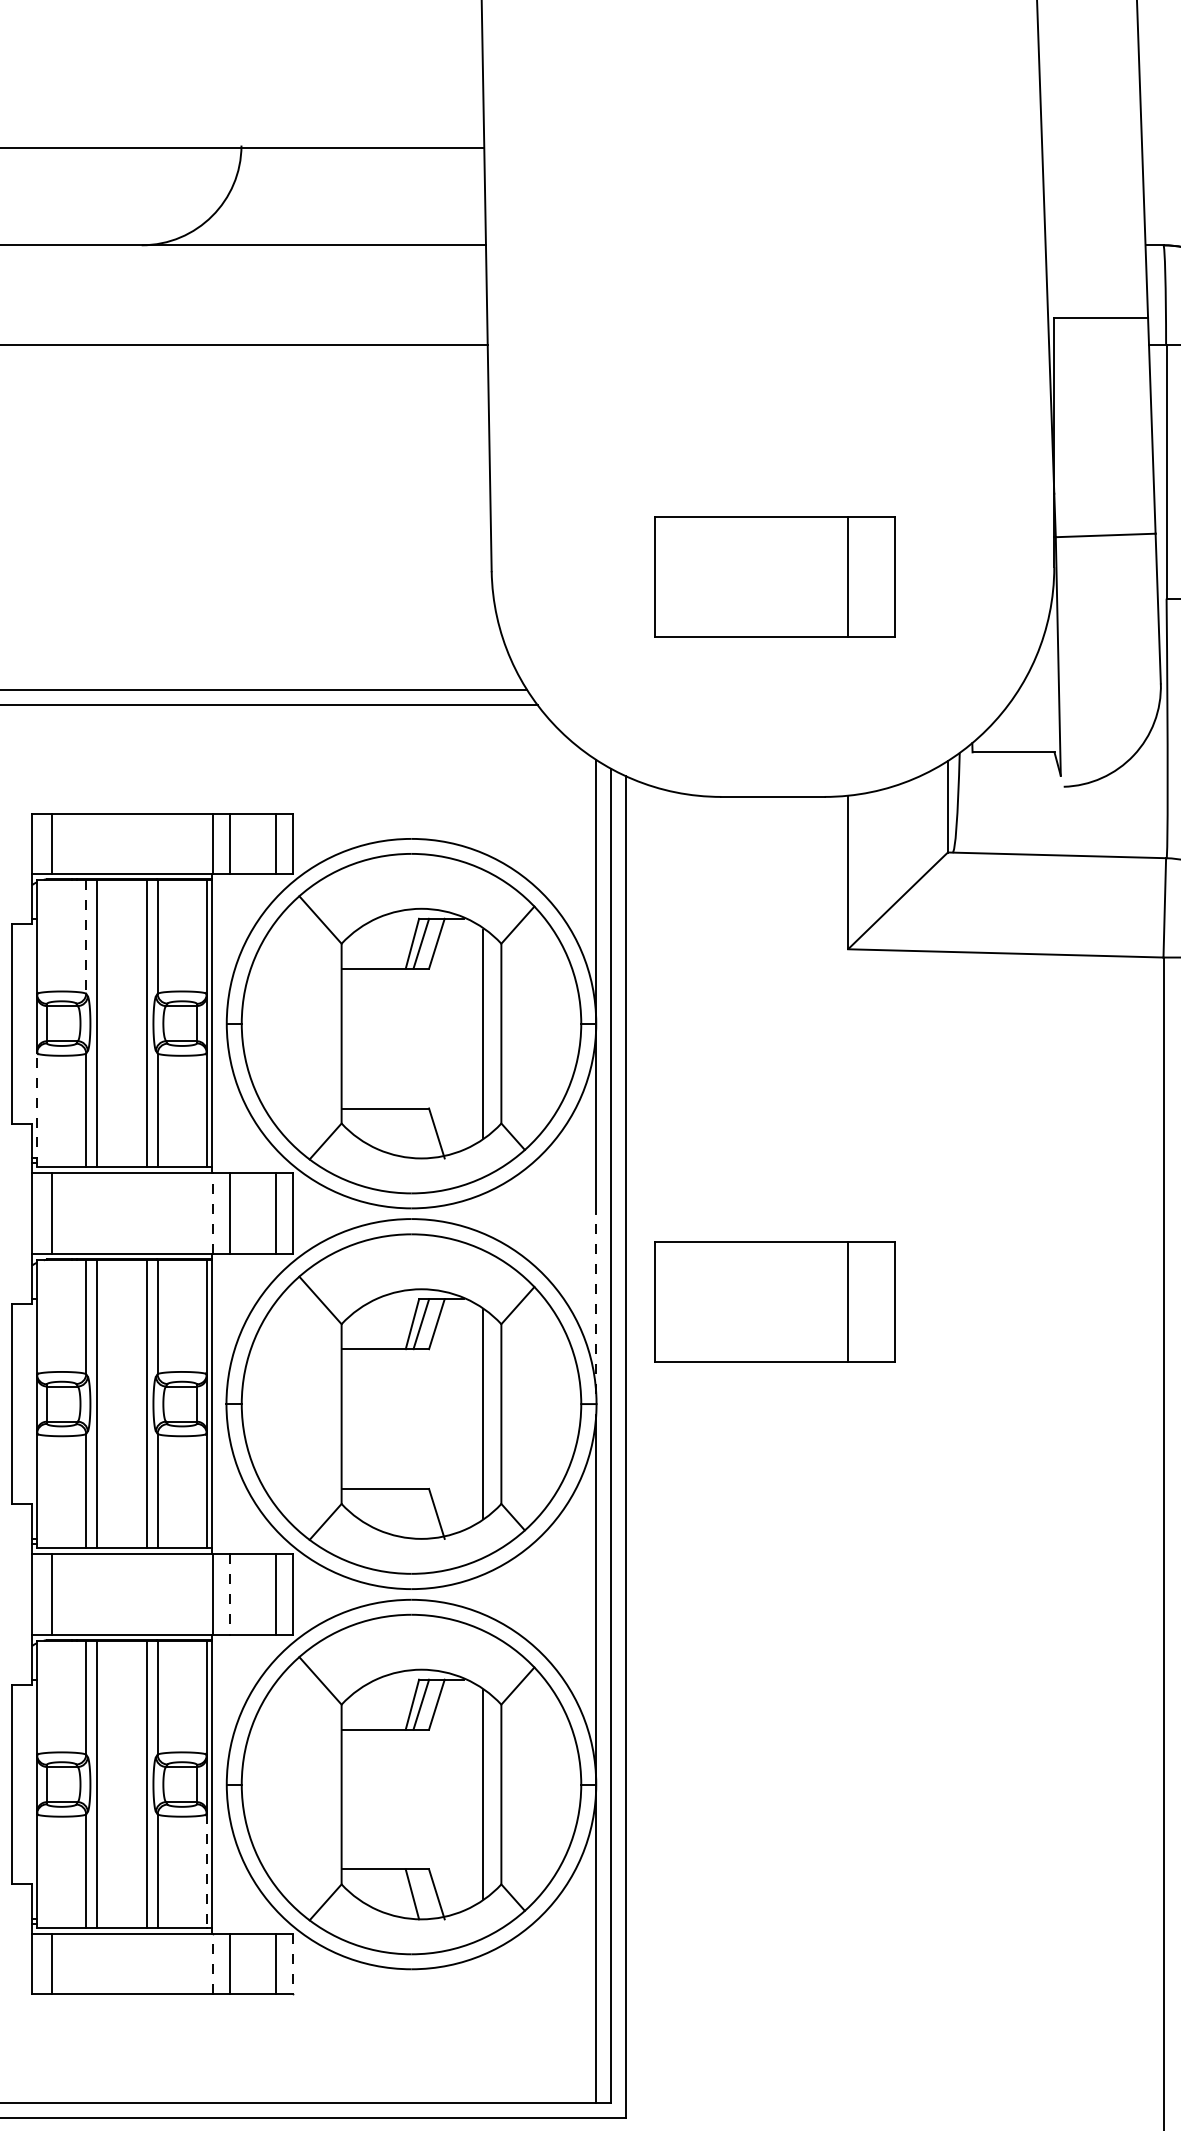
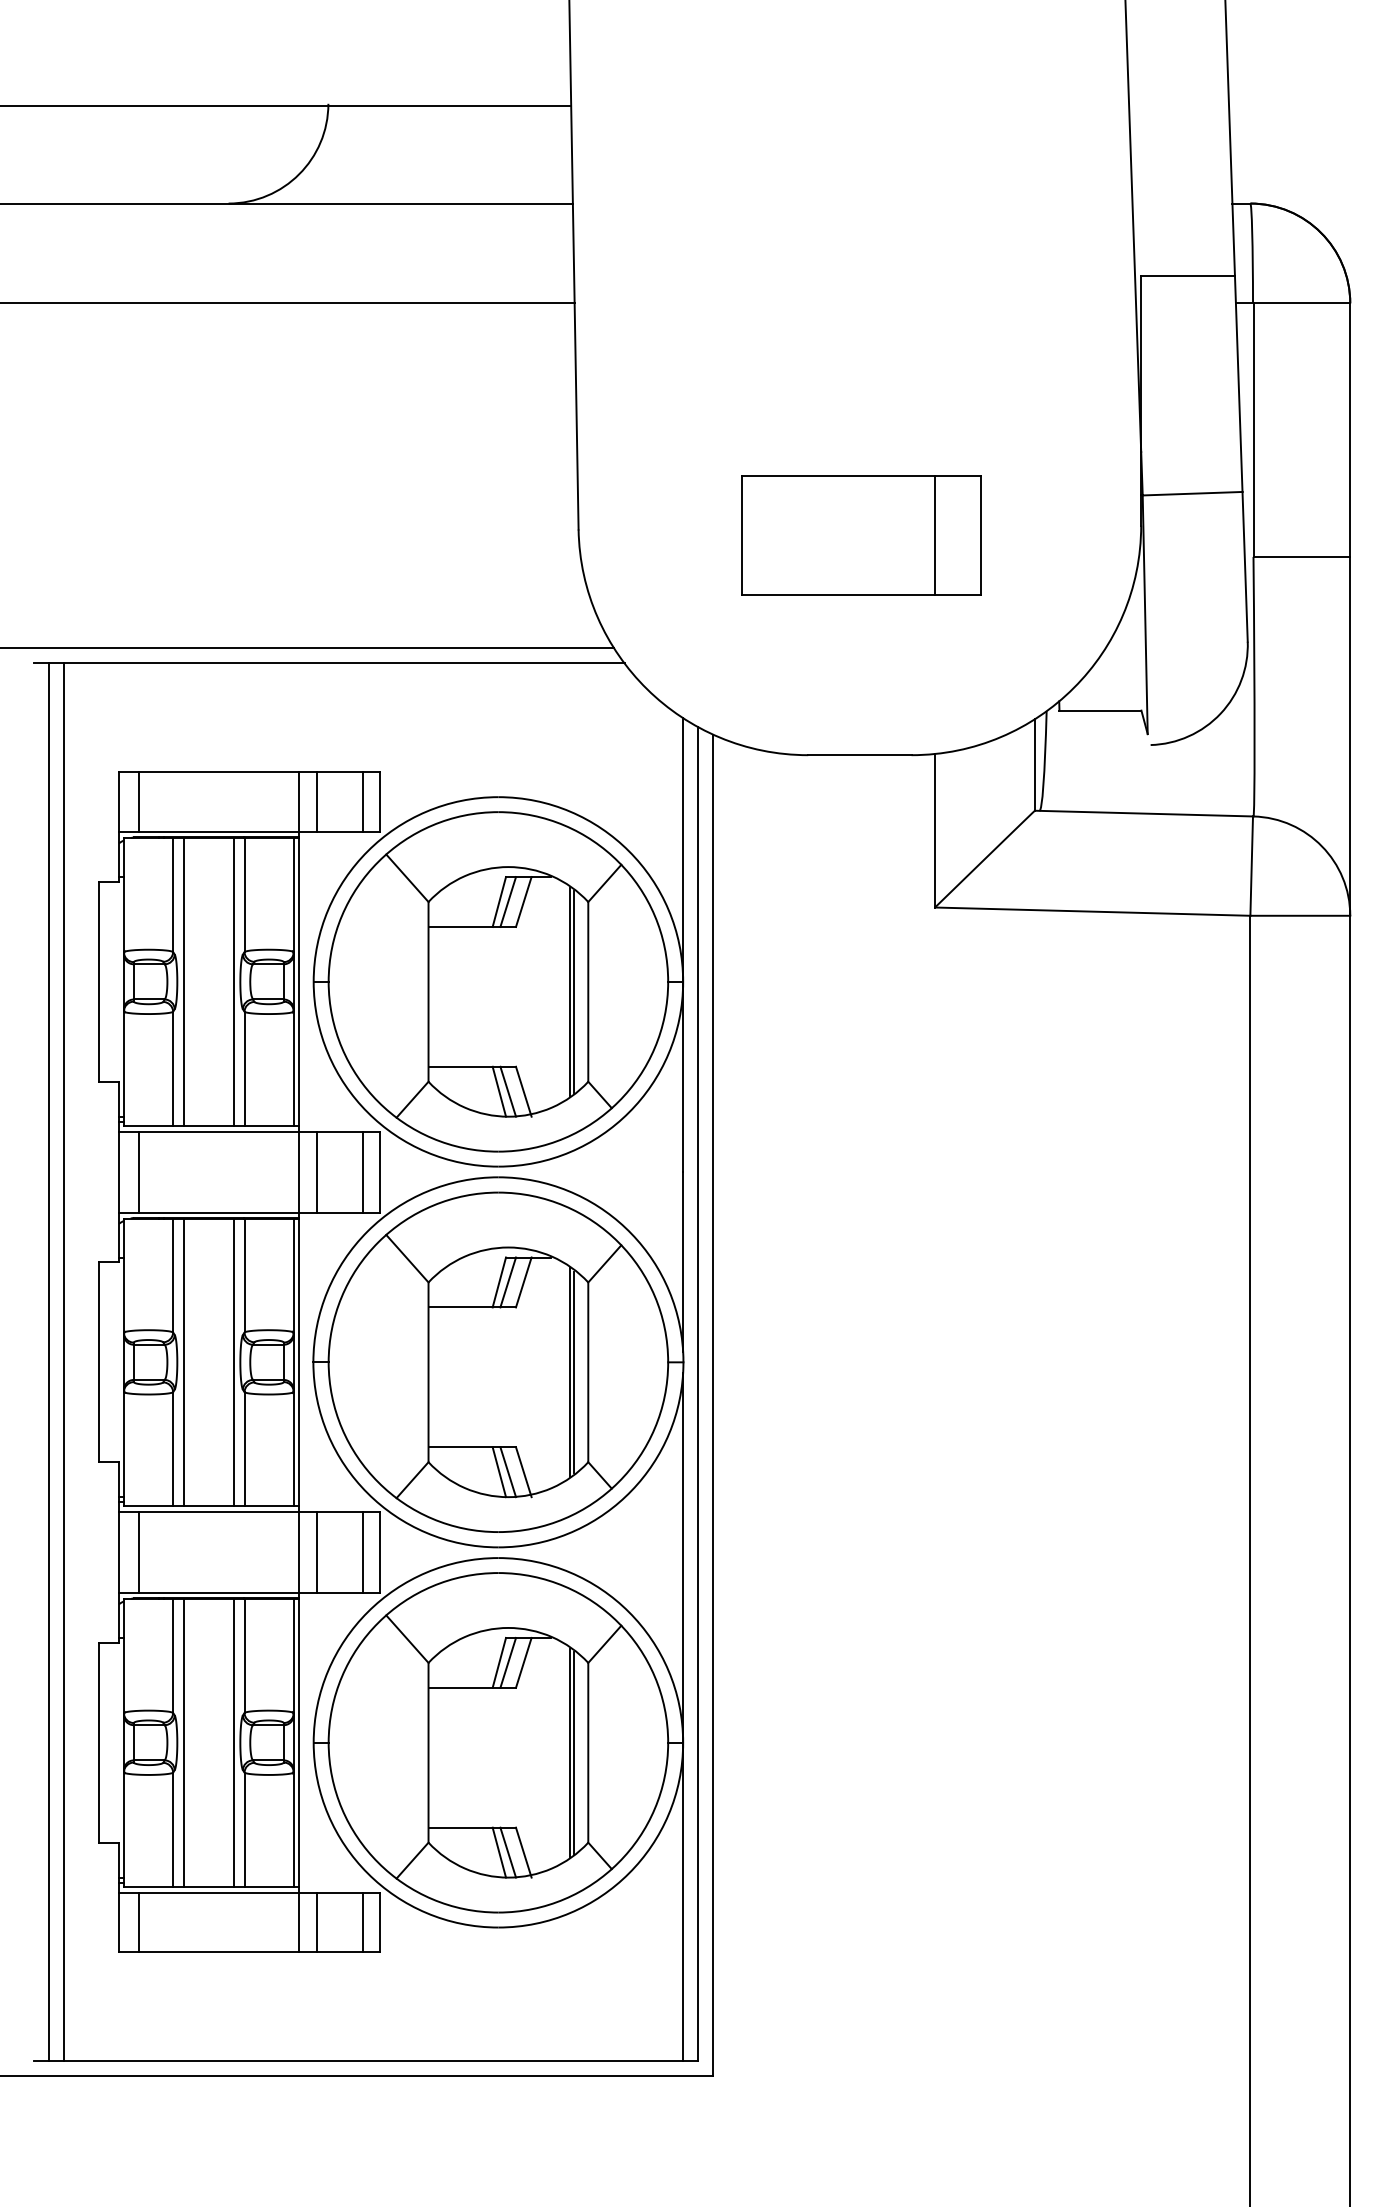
line: (86, 937) -> (173, 895), dashed -> solid
line: (487, 1033) -> (574, 991), added
line: (36, 1110) -> (123, 1068), dashed -> solid
line: (412, 1133) -> (499, 1091), added
line: (421, 1133) -> (508, 1091), added
line: (212, 1213) -> (299, 1171), dashed -> solid
part: (774, 1302) -> (861, 1260), removed
line: (596, 1304) -> (683, 1262), dashed -> solid
line: (487, 1414) -> (574, 1372), added
line: (412, 1514) -> (499, 1472), added
line: (421, 1514) -> (508, 1472), added
line: (229, 1595) -> (316, 1553), dashed -> solid
line: (487, 1794) -> (574, 1752), added
line: (206, 1871) -> (293, 1829), dashed -> solid
line: (421, 1894) -> (508, 1852), added
line: (212, 1964) -> (299, 1922), dashed -> solid
line: (293, 1964) -> (380, 1922), dashed -> solid

